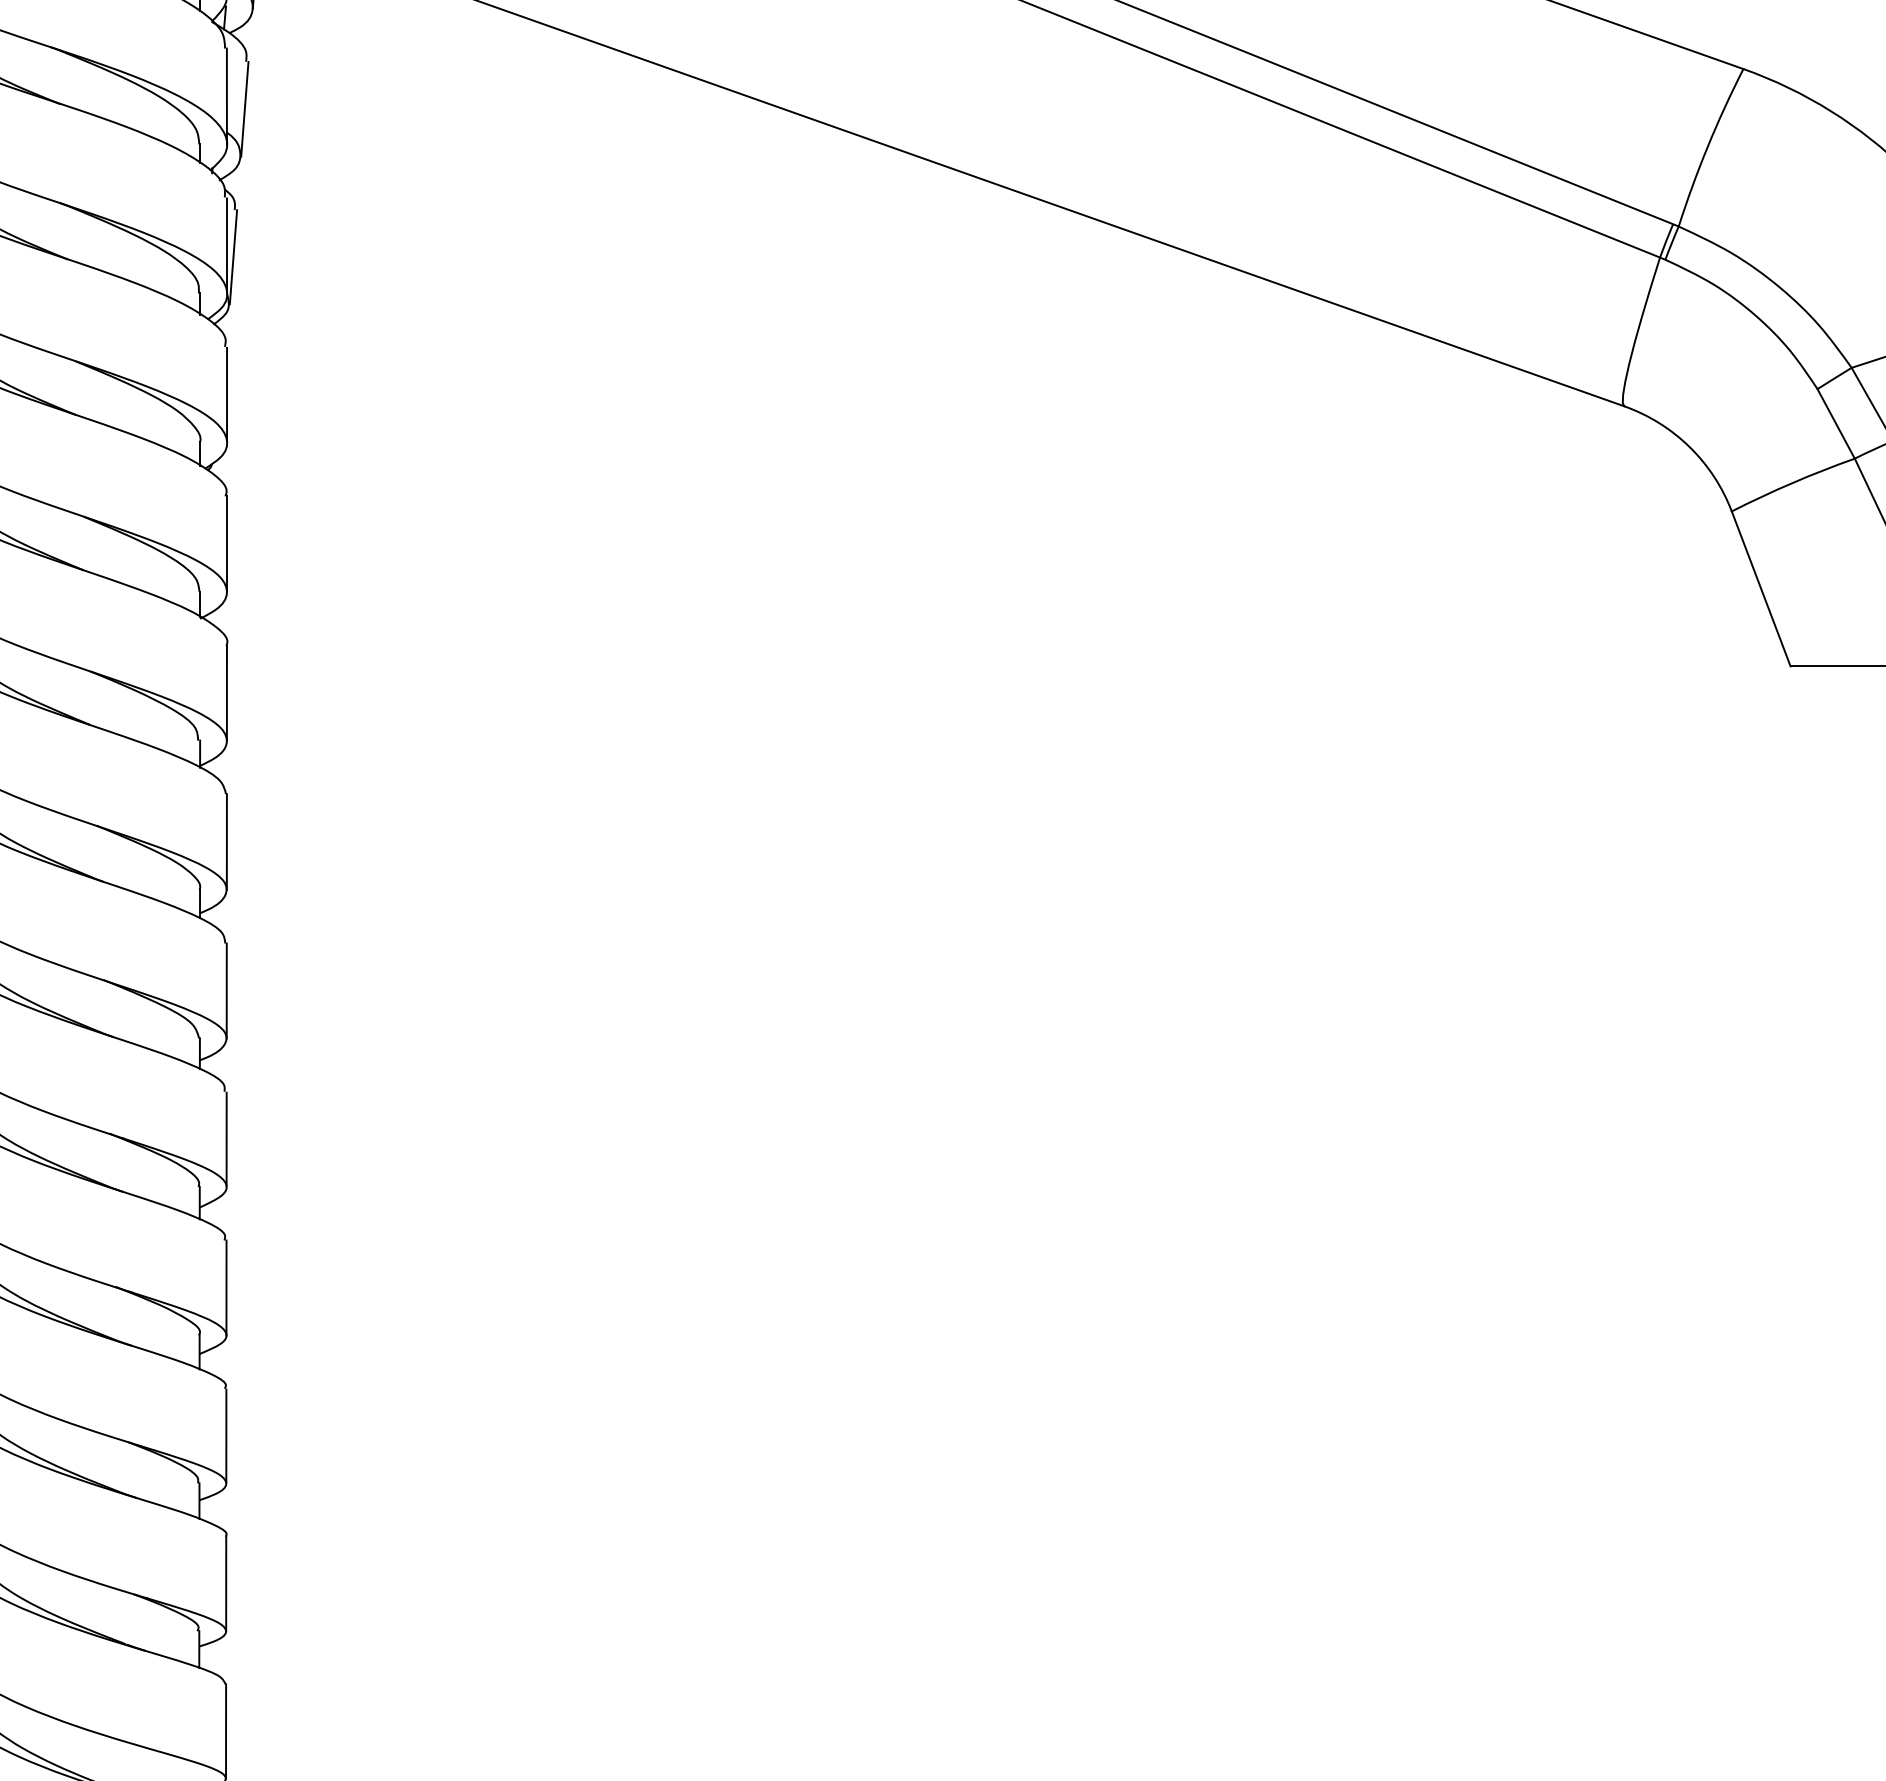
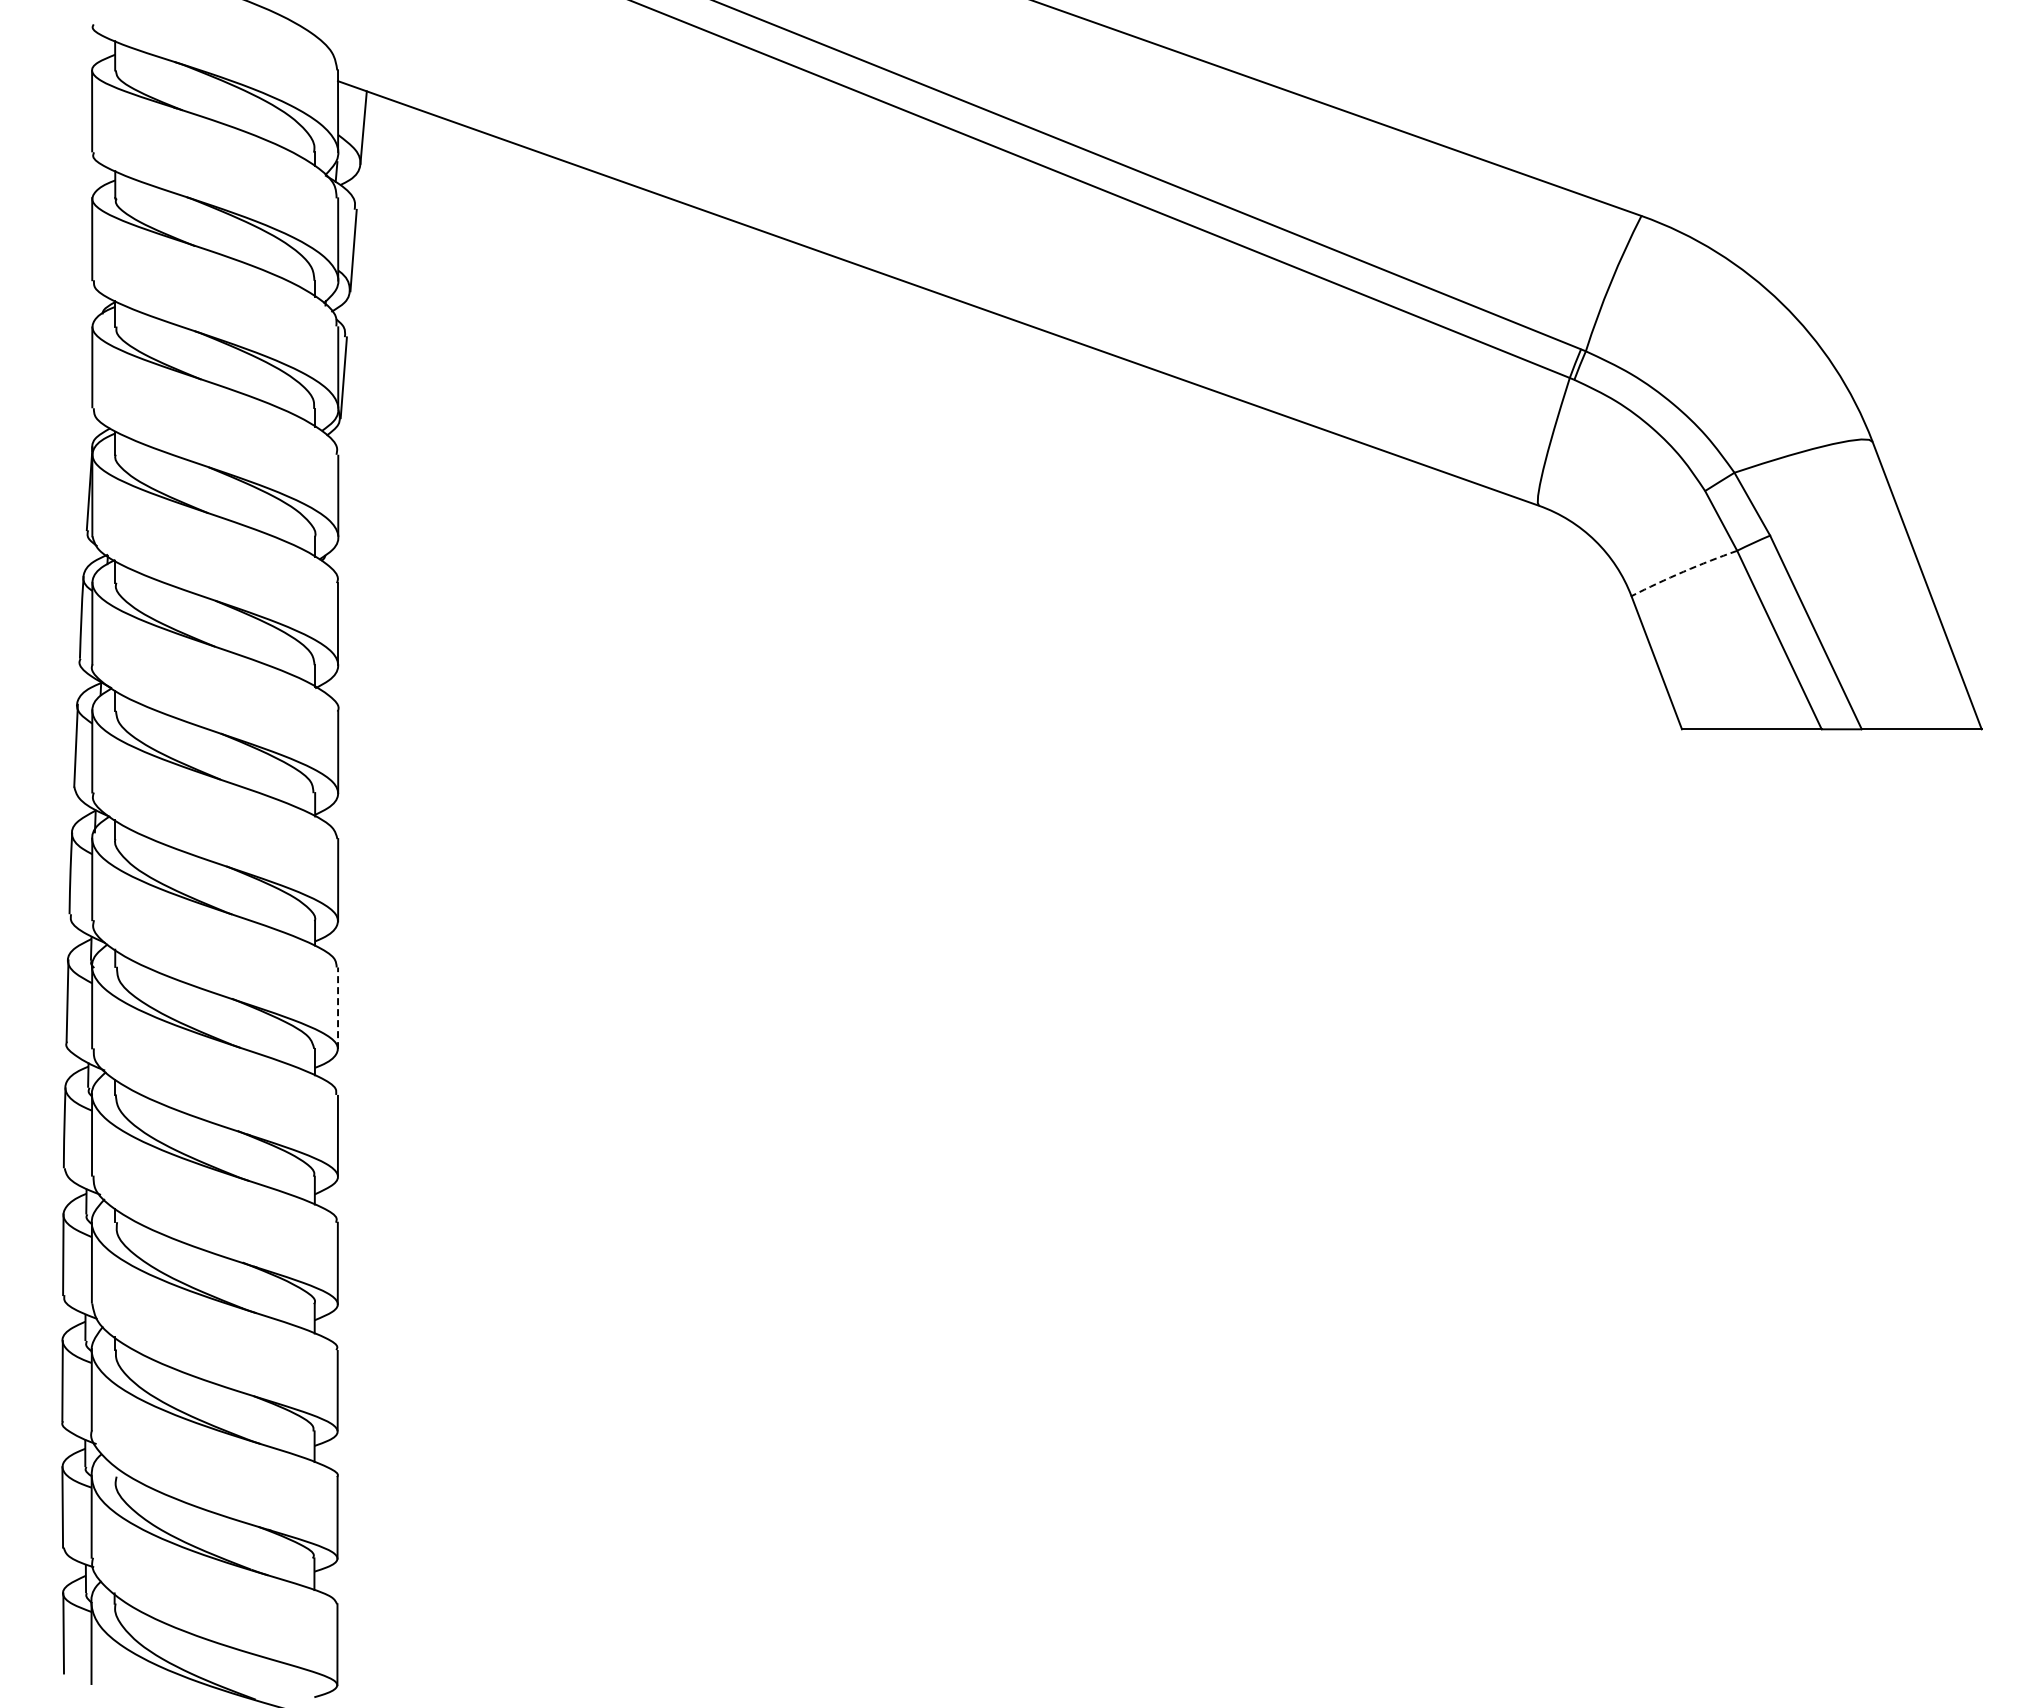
arc: (1792, 482) -> (1683, 571), solid -> dashed
line: (227, 991) -> (338, 1008), solid -> dashed

